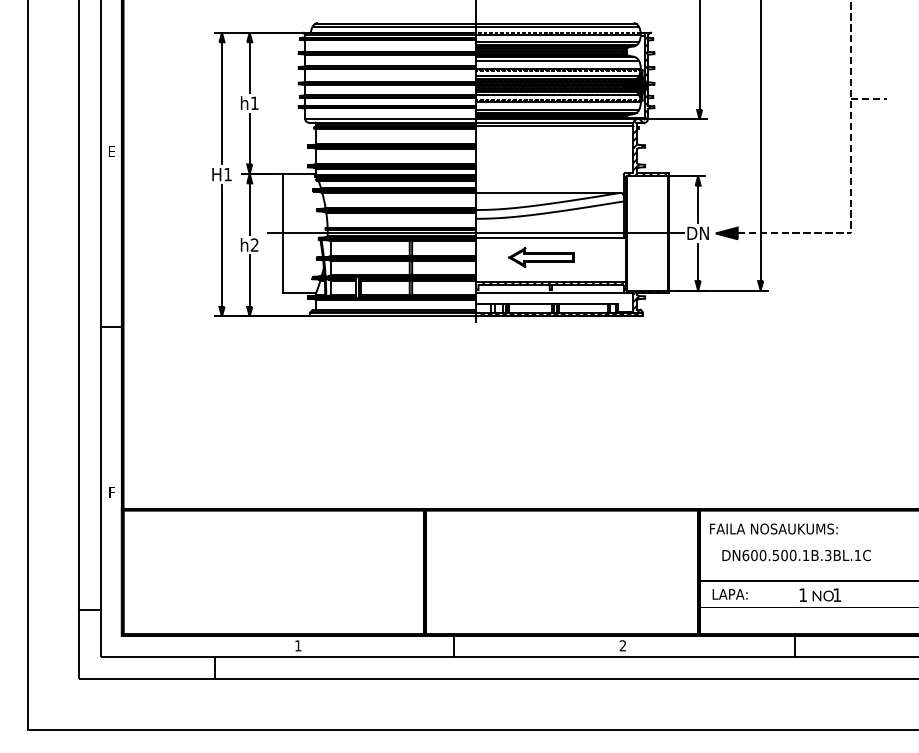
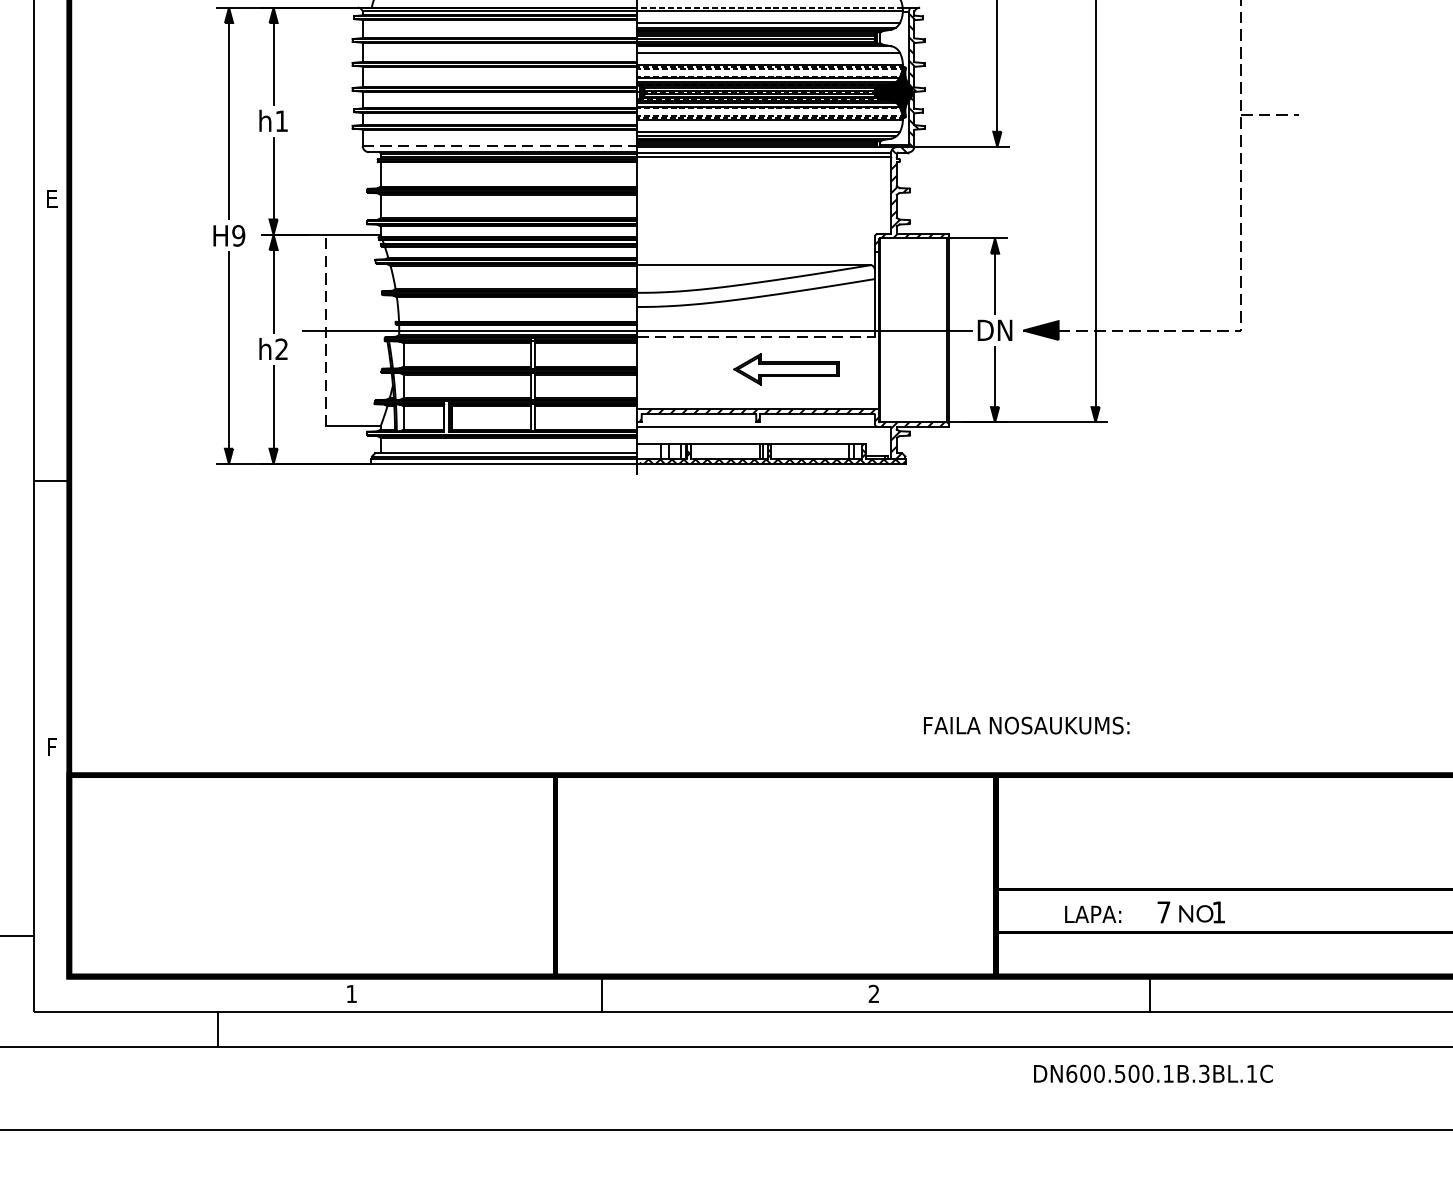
line: (390, 118) -> (500, 145), solid -> dashed
text: (228, 174) -> (239, 235), H1 -> H9
line: (282, 233) -> (326, 330), solid -> dashed
line: (549, 237) -> (755, 337), solid -> dashed
part: (541, 257) -> (786, 369), moved
text: (773, 528) -> (1026, 724), moved
text: (796, 555) -> (1153, 1073), moved
text: (729, 594) -> (1092, 914), moved
text: (802, 594) -> (1162, 911), 1 -> 7

